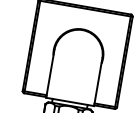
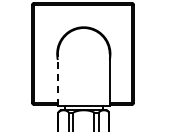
line: (50, 73) -> (57, 79), solid -> dashed

